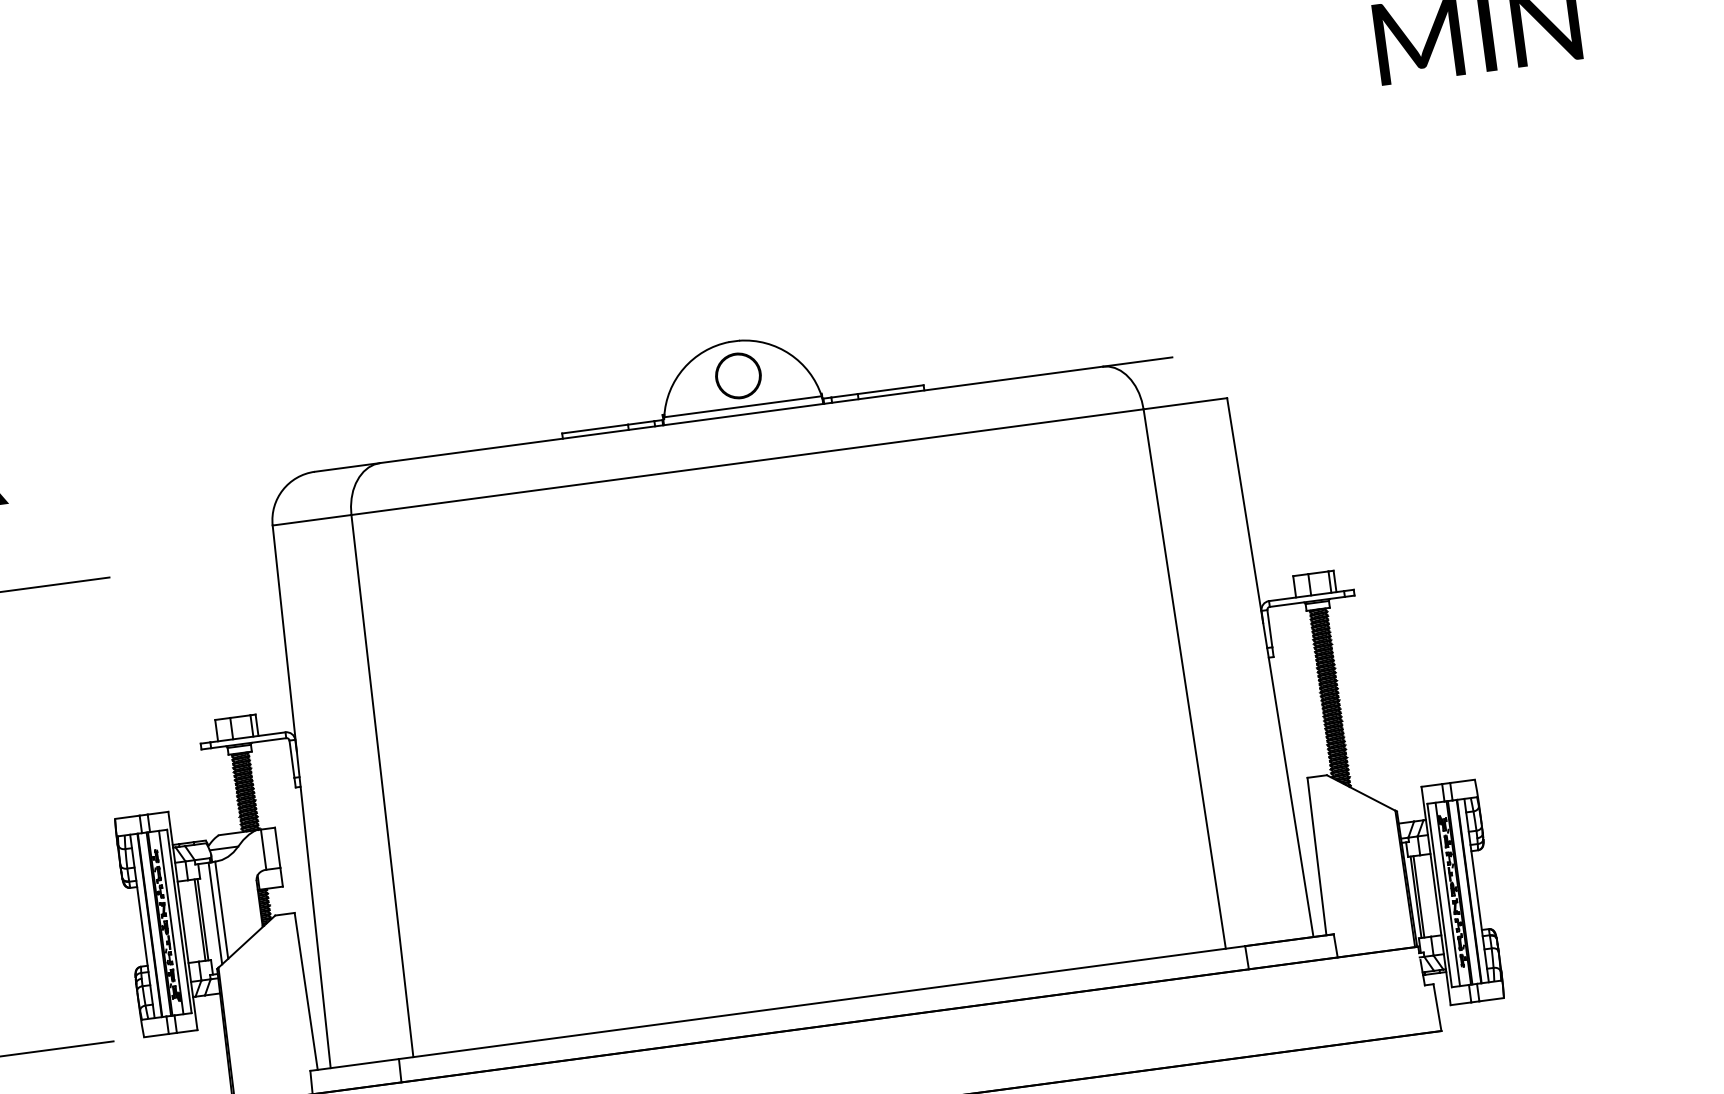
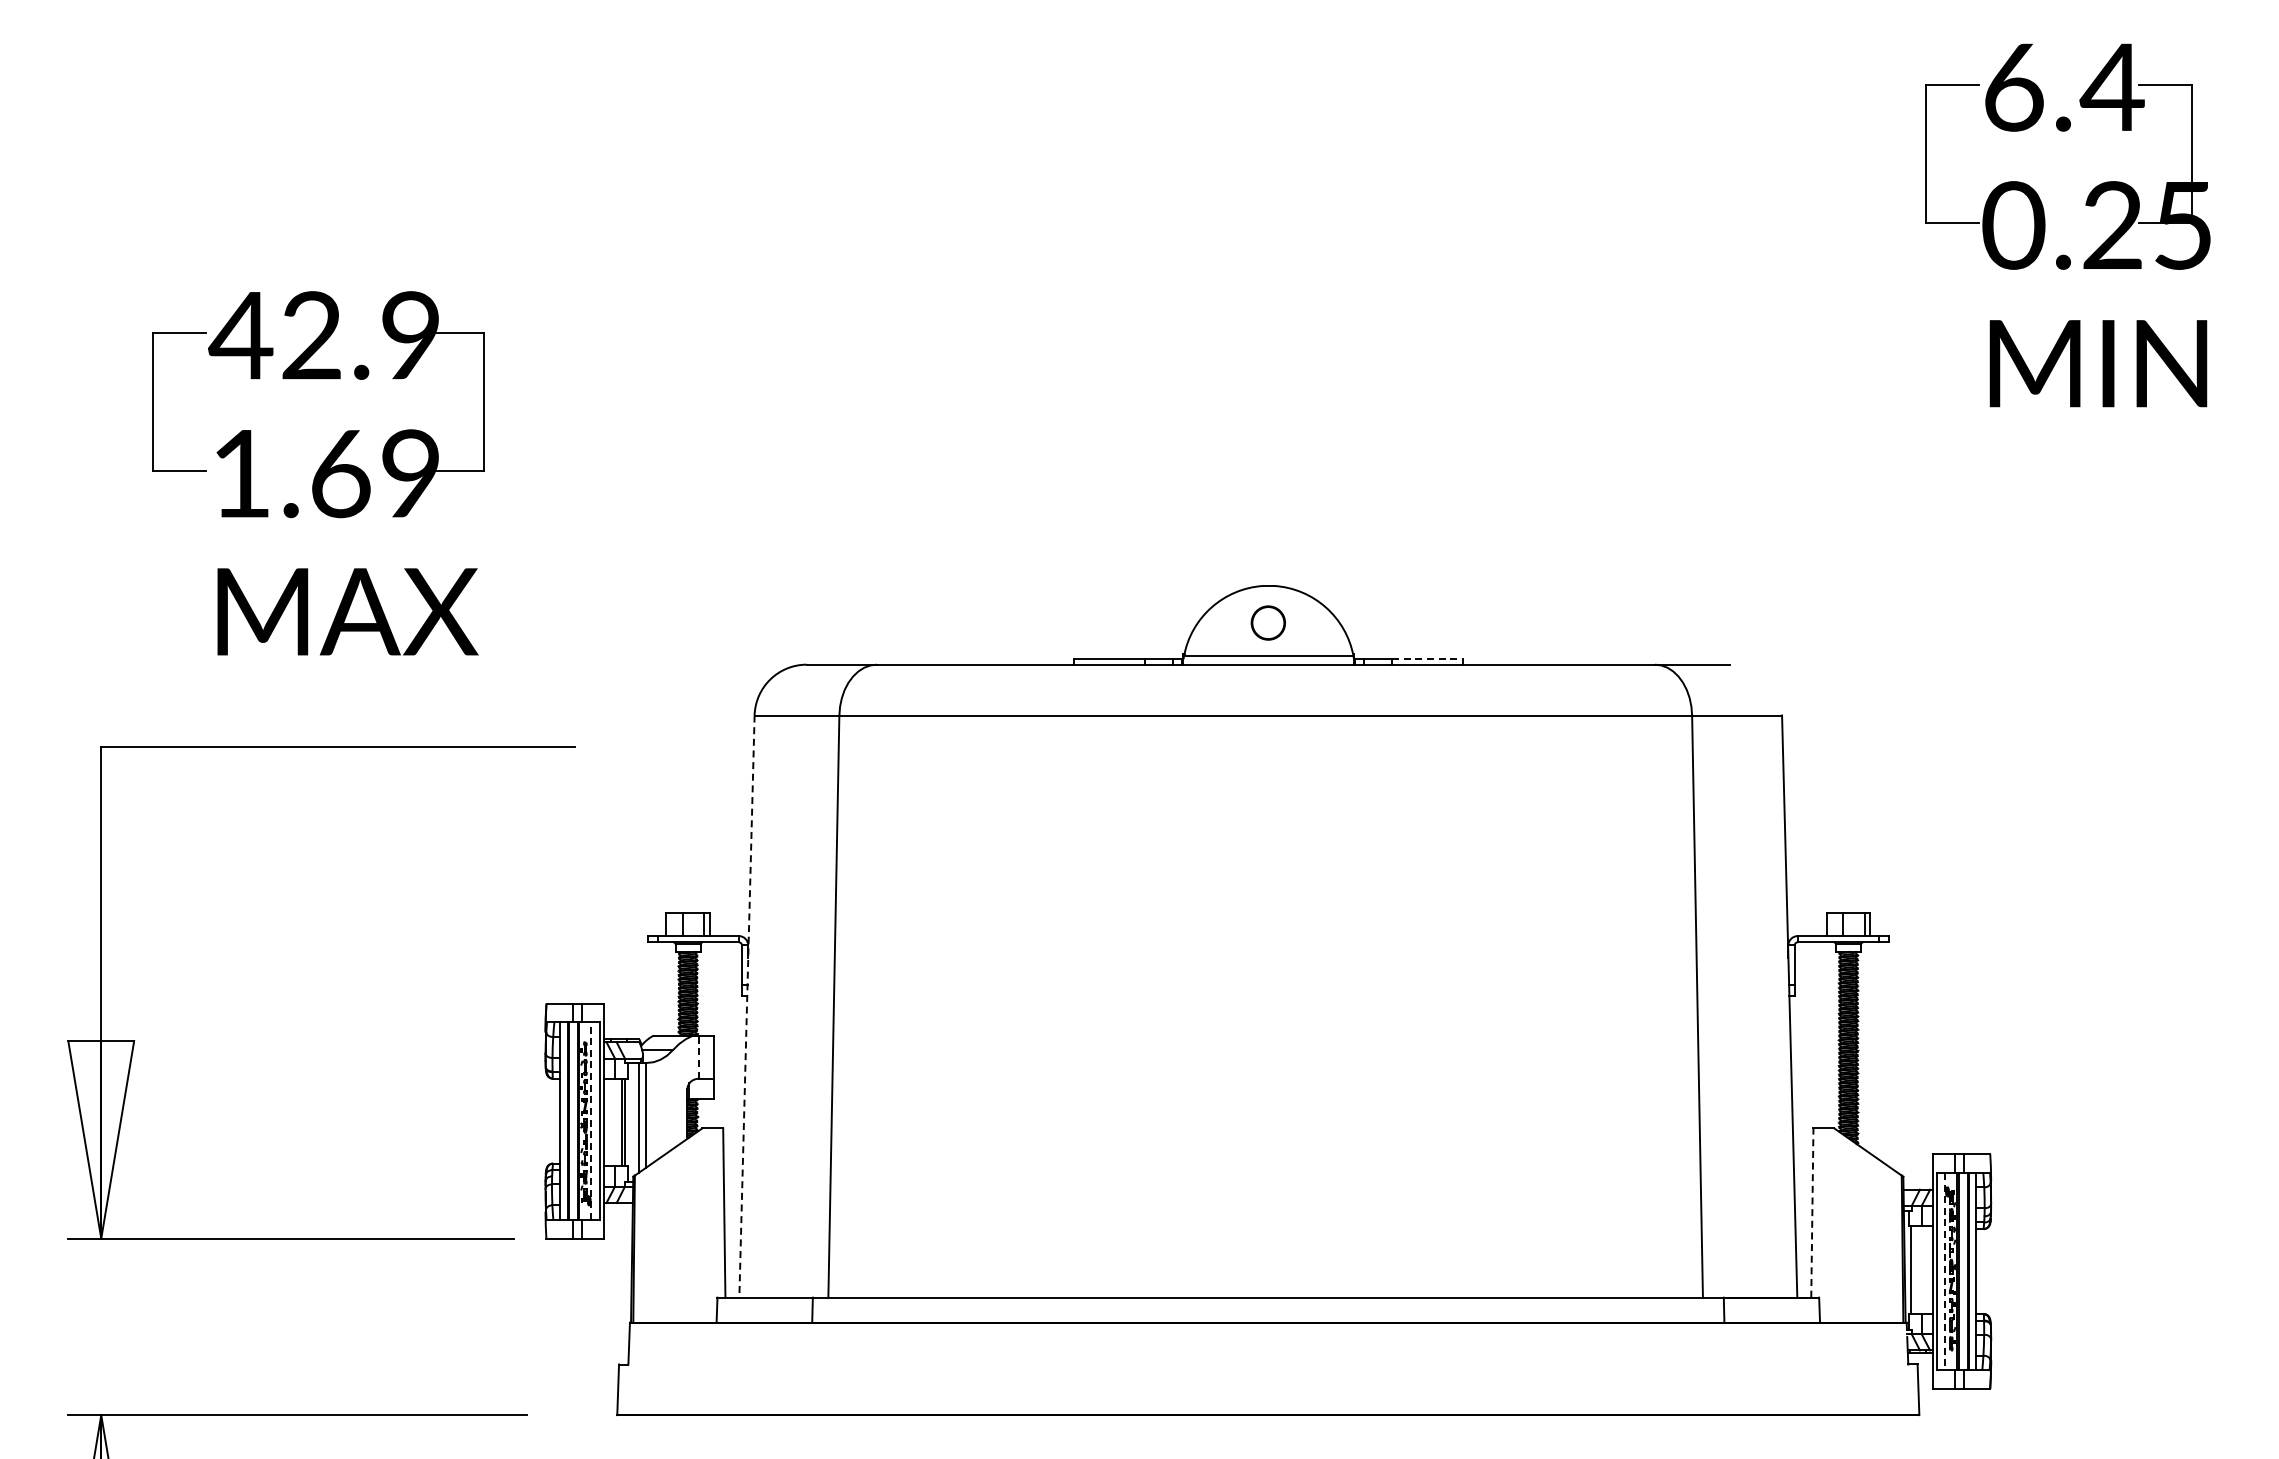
part: (738, 375) -> (1268, 622), size x0.7
line: (890, 390) -> (1427, 659), solid -> dashed
line: (301, 797) -> (746, 1007), solid -> dashed
line: (263, 850) -> (699, 1057), solid -> dashed
line: (1317, 856) -> (1812, 1213), solid -> dashed
line: (1447, 894) -> (1945, 1271), solid -> dashed
line: (1418, 896) -> (1914, 1269), removed
line: (171, 922) -> (591, 1121), solid -> dashed

